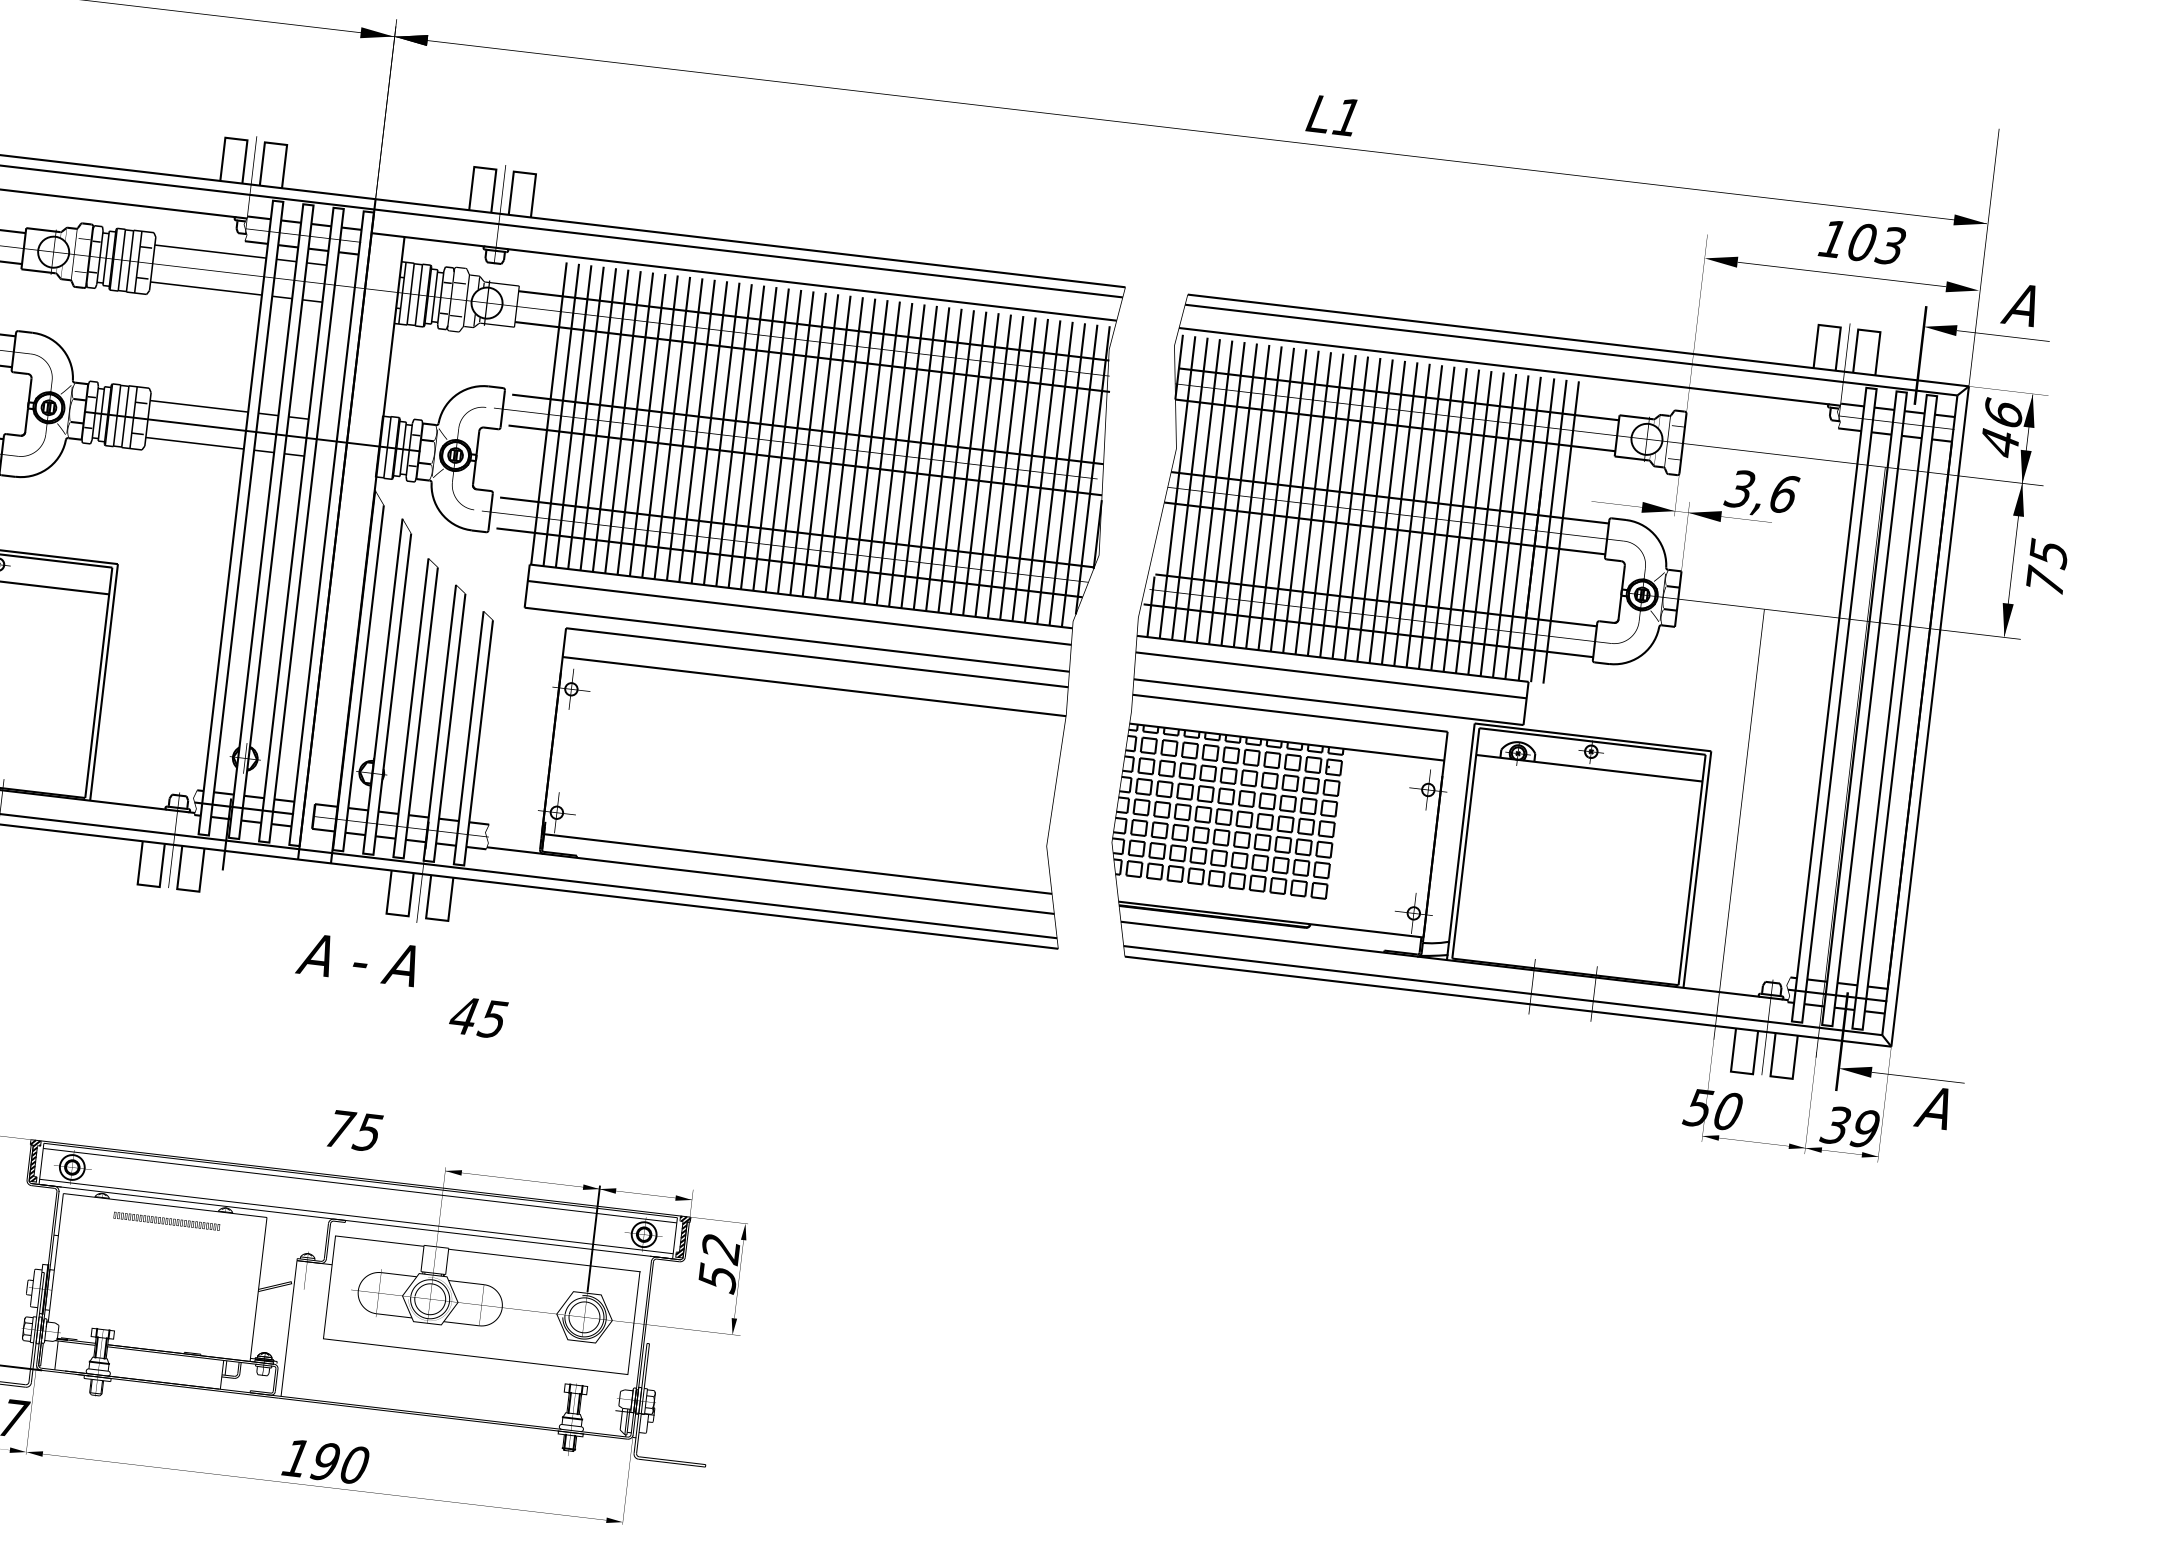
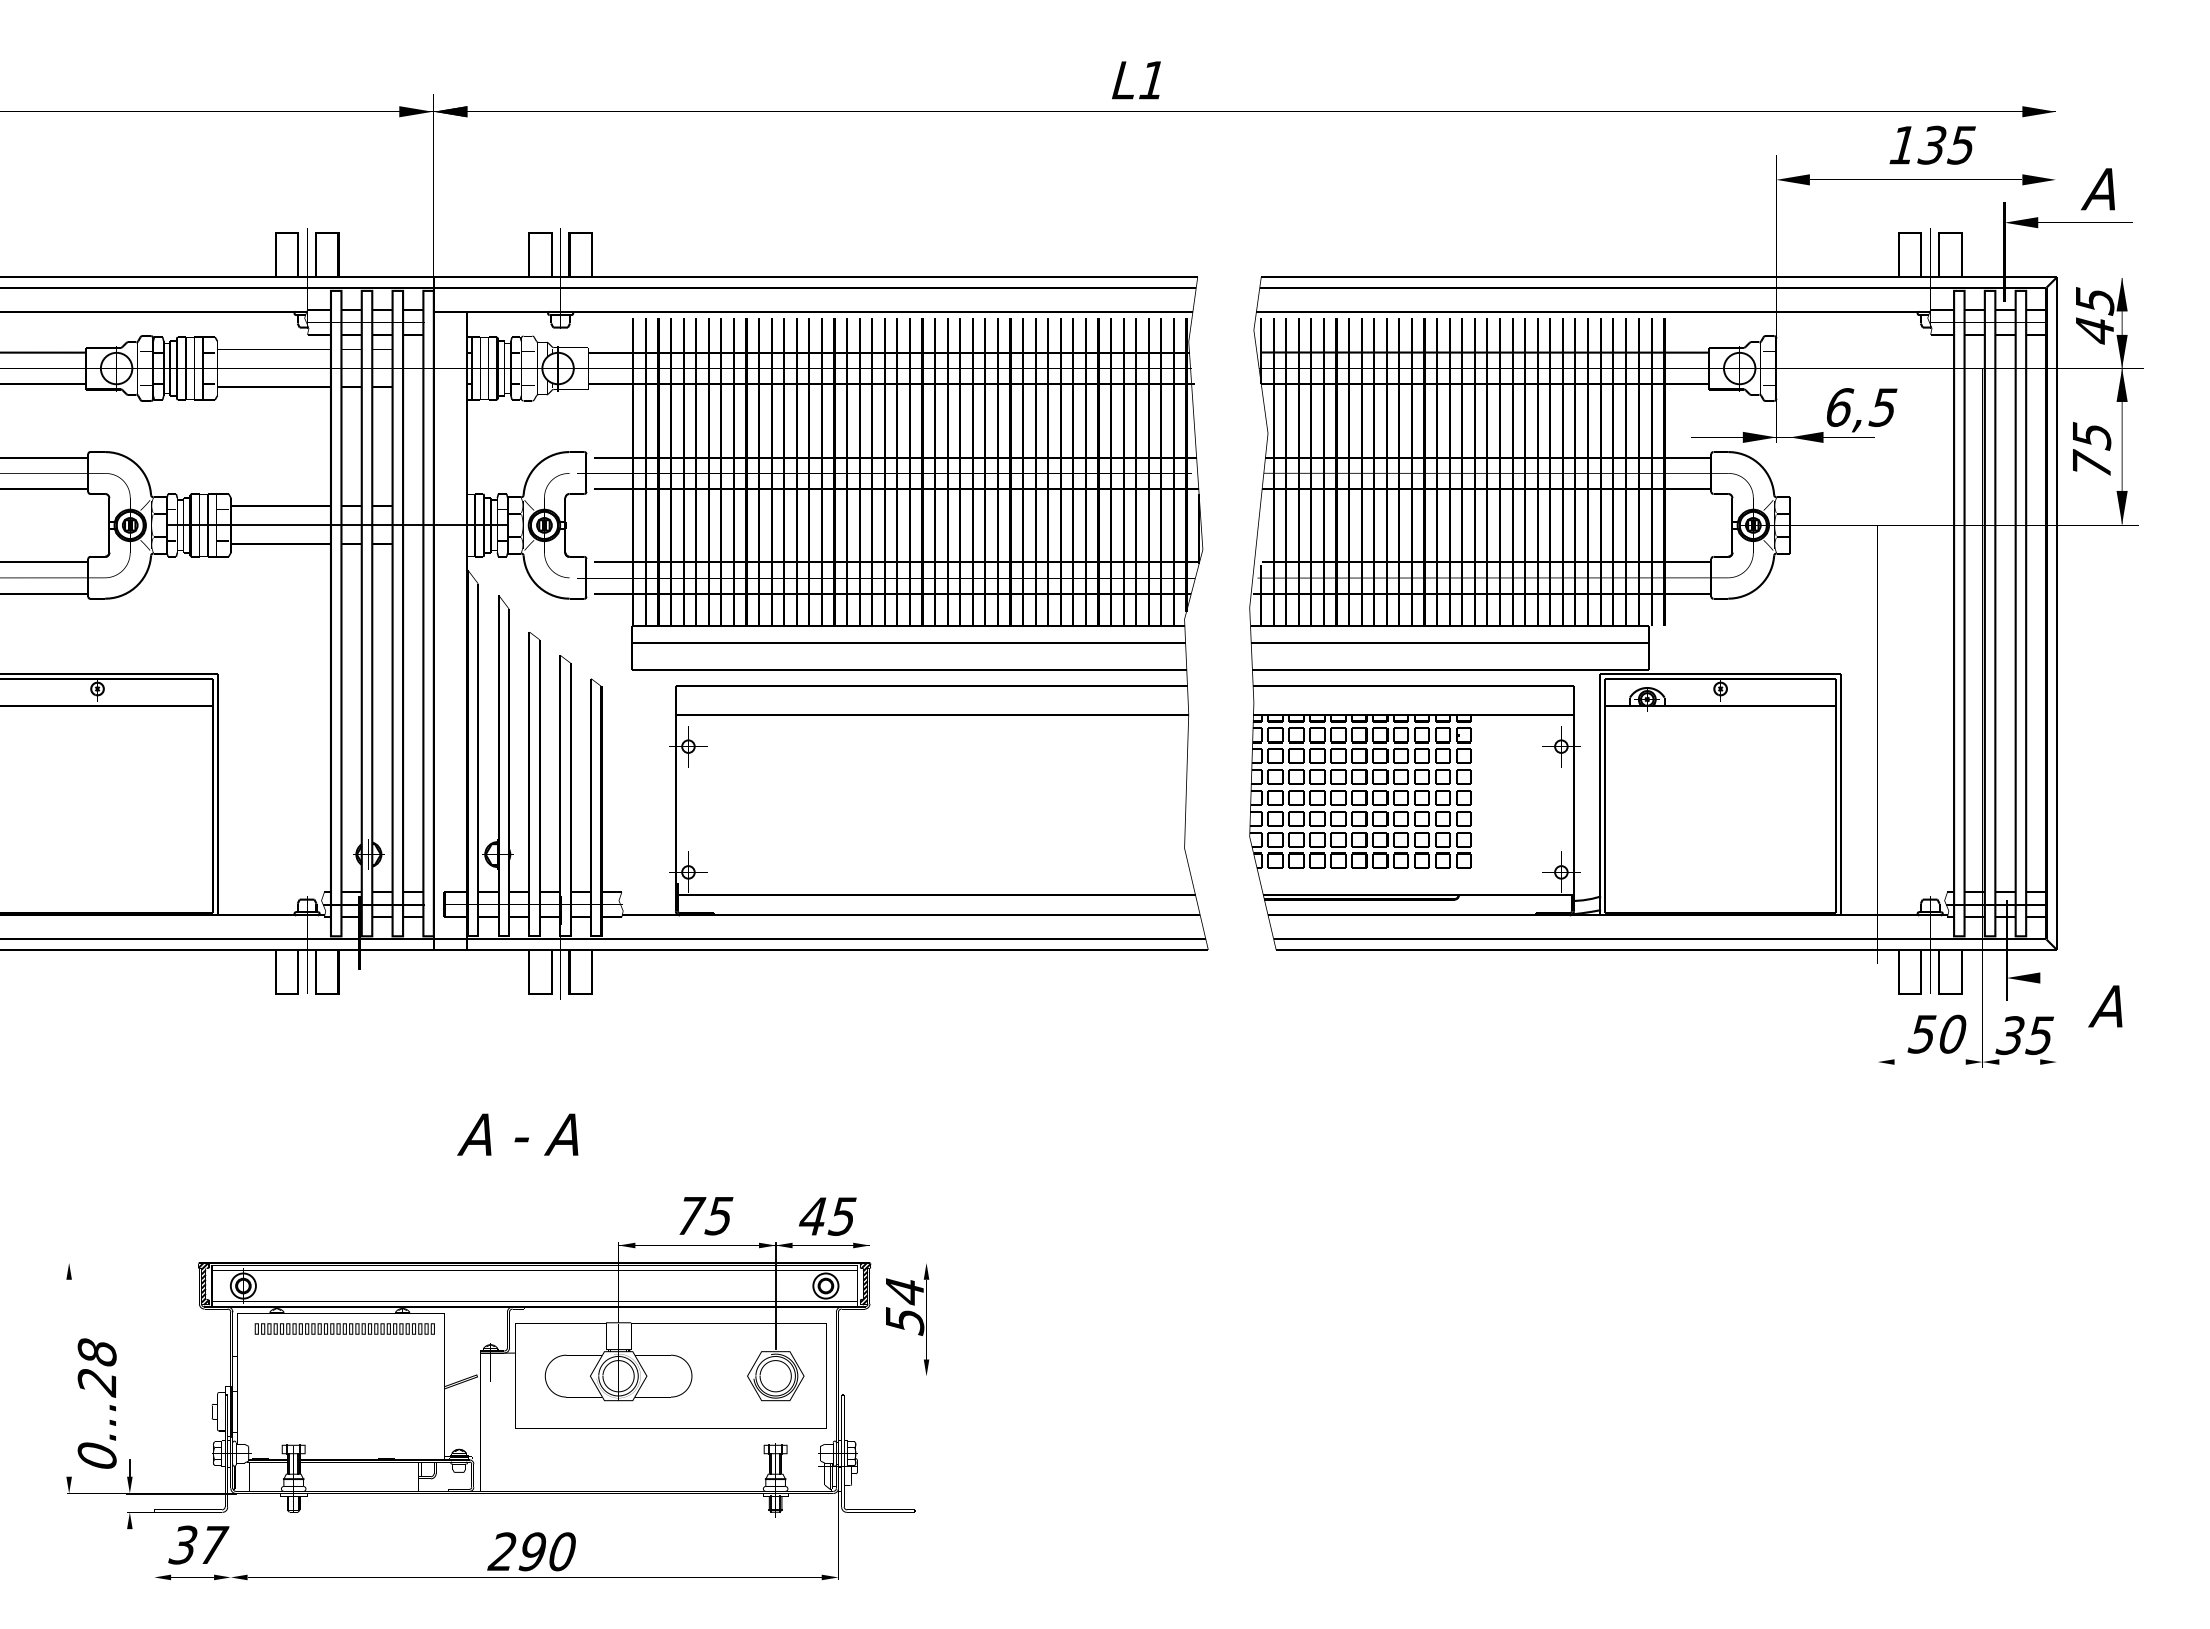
text: (1331, 115) -> (1136, 80), moved
text: (1875, 243) -> (1946, 144), 103 -> 135
text: (2003, 413) -> (2094, 300), 46 -> 45
text: (1762, 491) -> (1861, 407), 3,6 -> 6,5
text: (2047, 566) -> (2092, 448), moved
text: (356, 959) -> (517, 1134), moved
text: (478, 1017) -> (827, 1216), moved
text: (1712, 1108) -> (1936, 1033), moved
text: (1864, 1128) -> (2039, 1035), 39 -> 35
text: (355, 1131) -> (706, 1216), moved
part: (166, 1220) -> (344, 1328), size x1.67
text: (720, 1249) -> (904, 1291), 52 -> 54
text: (295, 1457) -> (501, 1551), 190 -> 290

